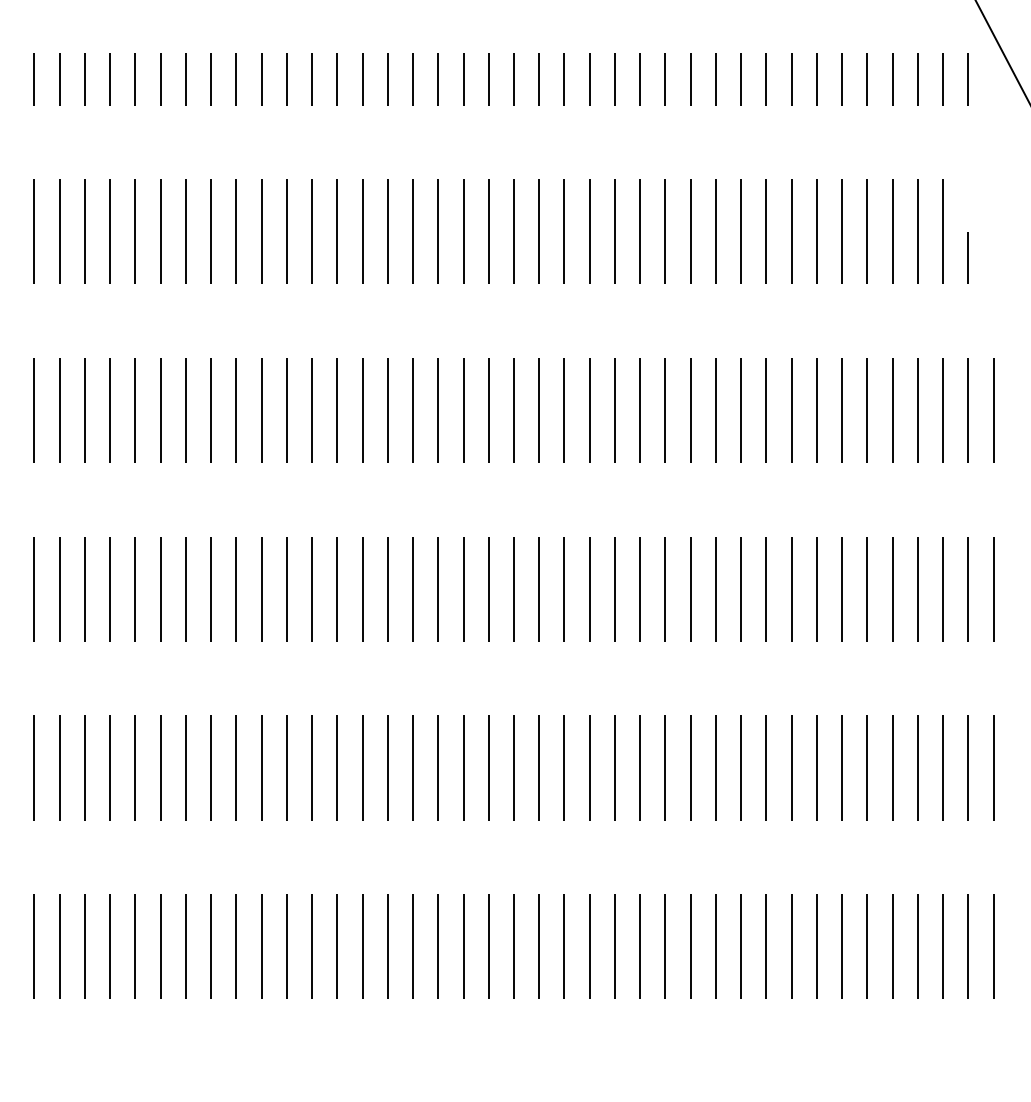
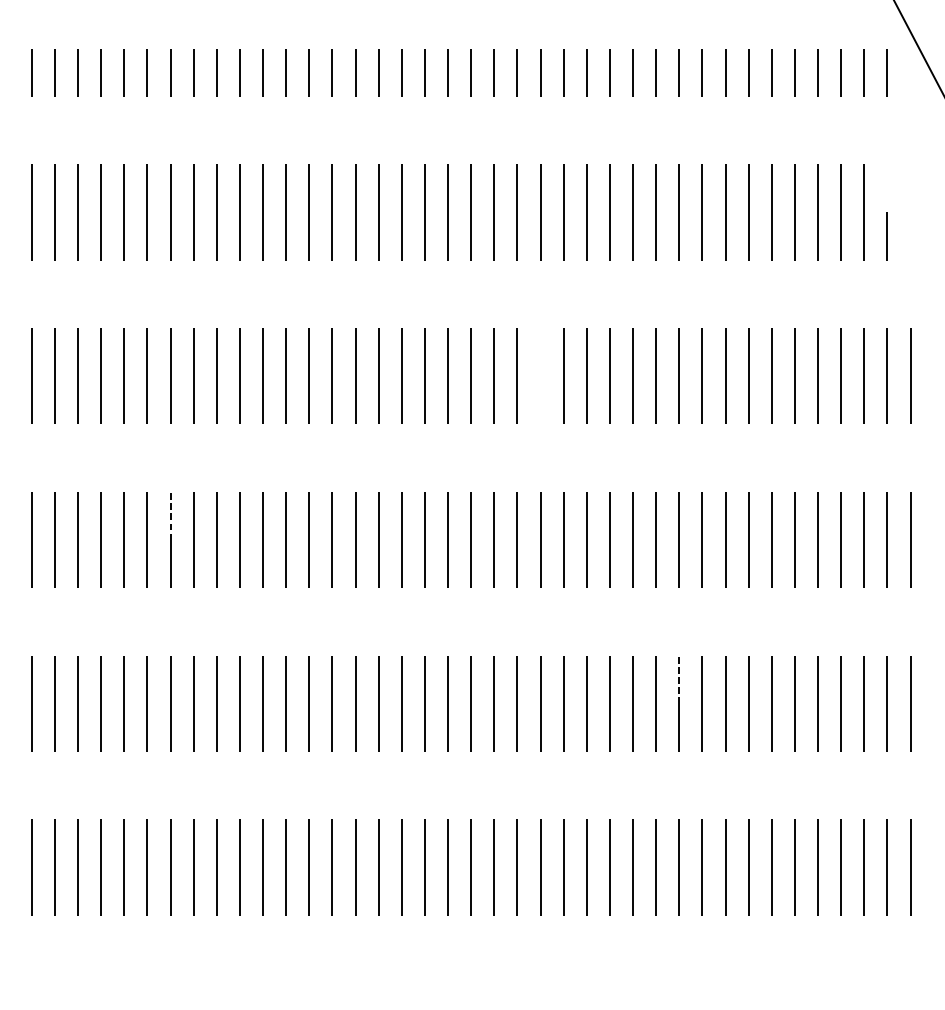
line: (589, 410) -> (540, 376), removed
line: (185, 562) -> (170, 515), solid -> dashed
line: (741, 741) -> (679, 679), solid -> dashed

